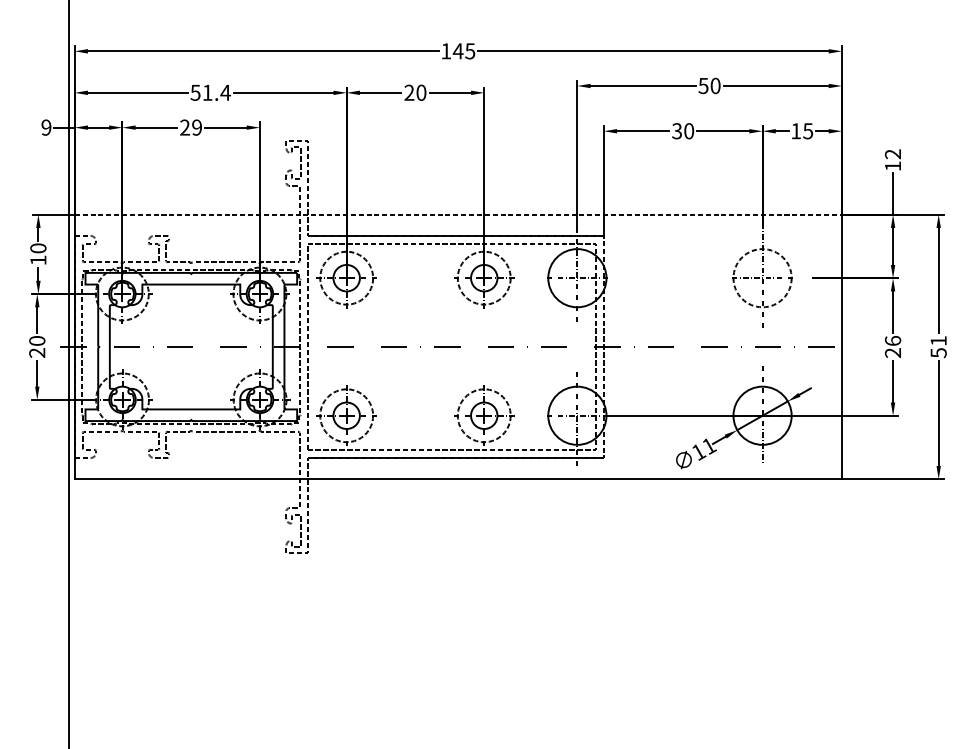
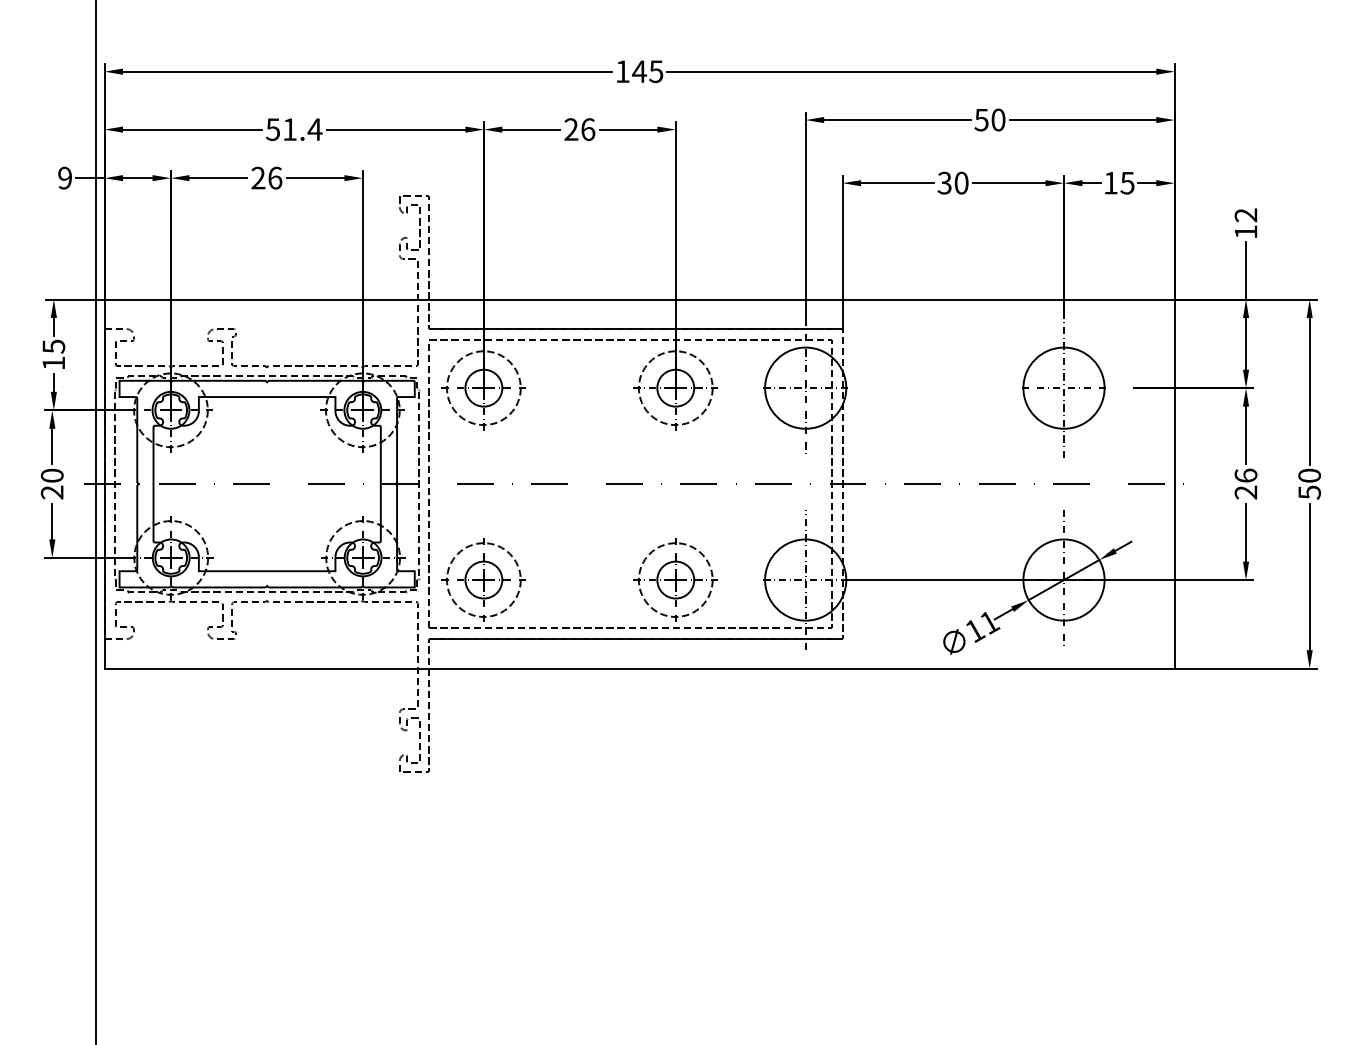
text: (421, 92) -> (588, 129), 20 -> 26
text: (197, 127) -> (275, 177), 29 -> 26
line: (458, 214) -> (640, 299), dashed -> solid
text: (38, 248) -> (53, 346), 10 -> 15
circle: (762, 277) -> (1063, 387), dashed -> solid
text: (938, 340) -> (1309, 475), 51 -> 50

